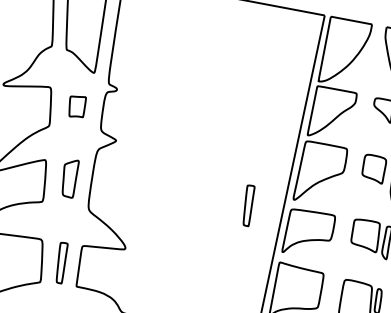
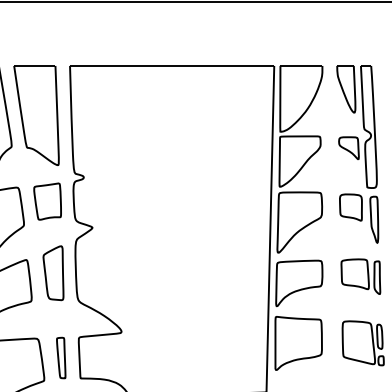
part: (76, 106) -> (47, 201), size x1.67
part: (69, 178) -> (53, 273), size x1.43
part: (248, 205) -> (234, 266), removed

